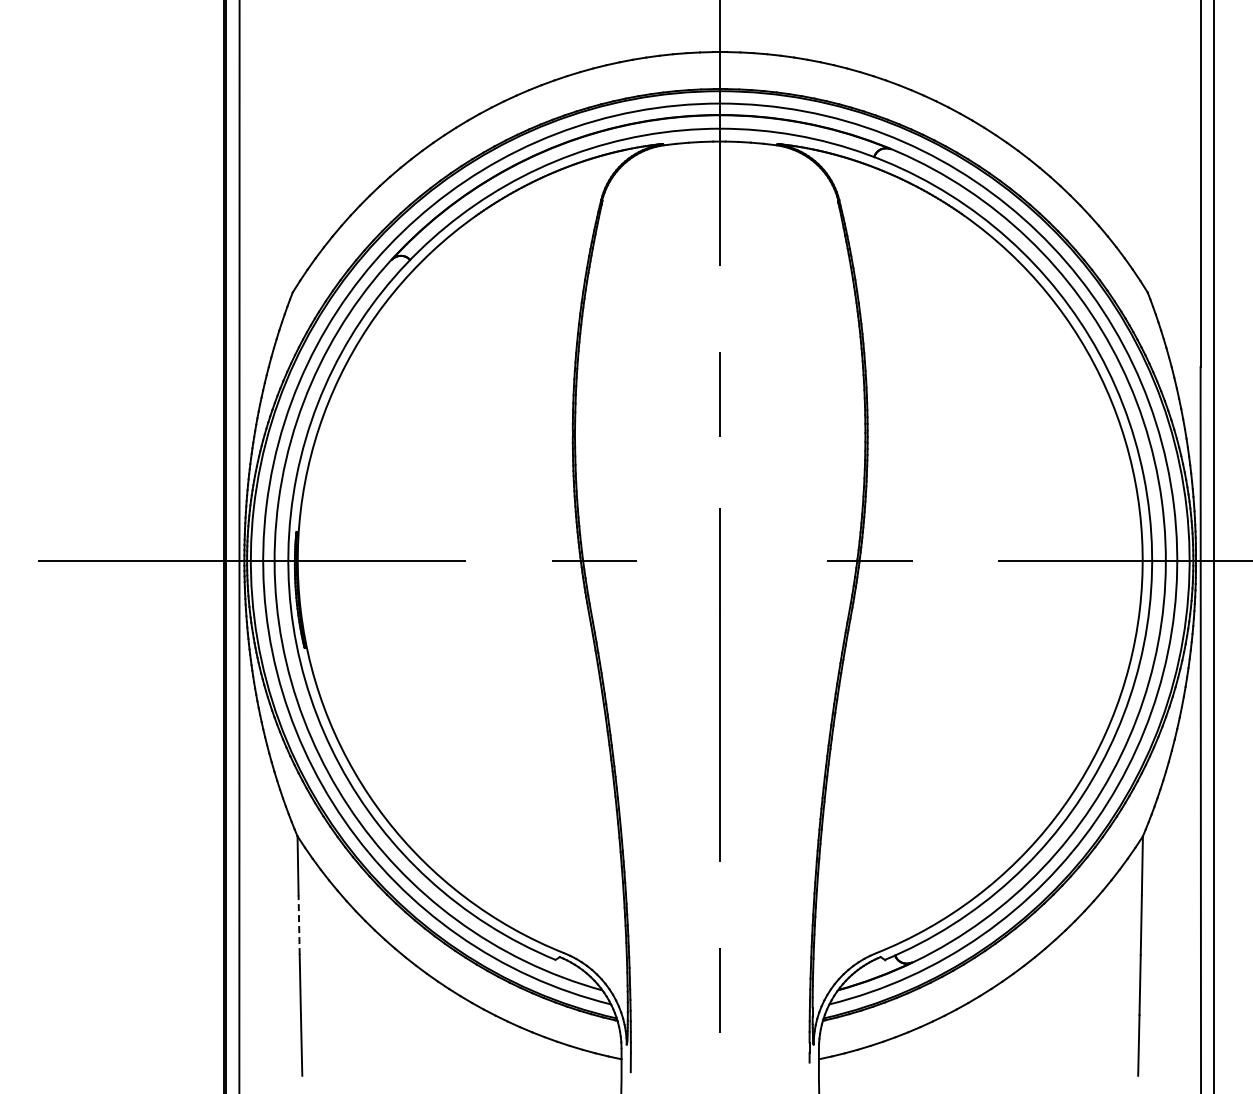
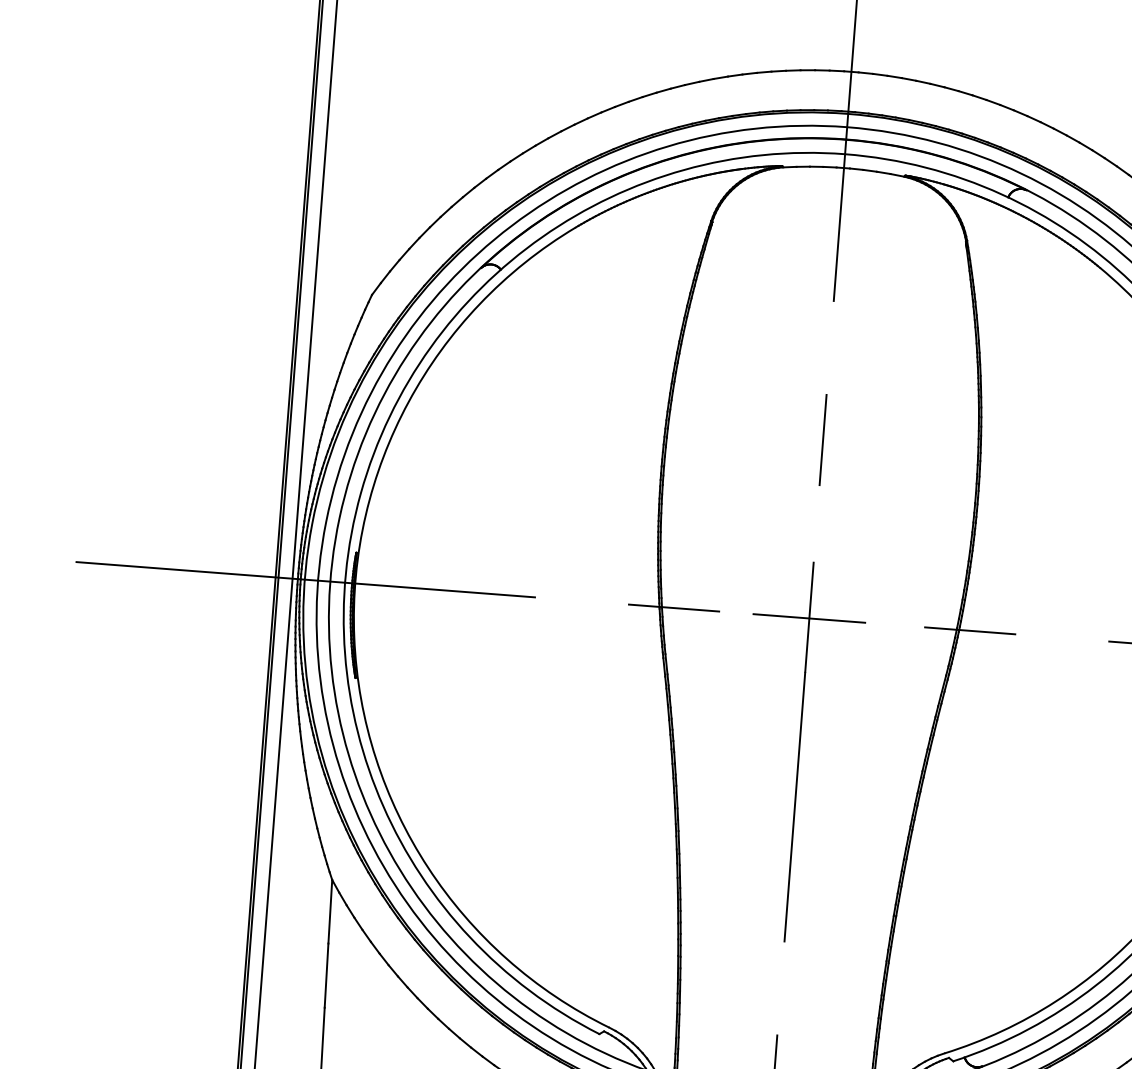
line: (720, 560) -> (809, 618), added
line: (299, 925) -> (326, 975), dashed -> solid

